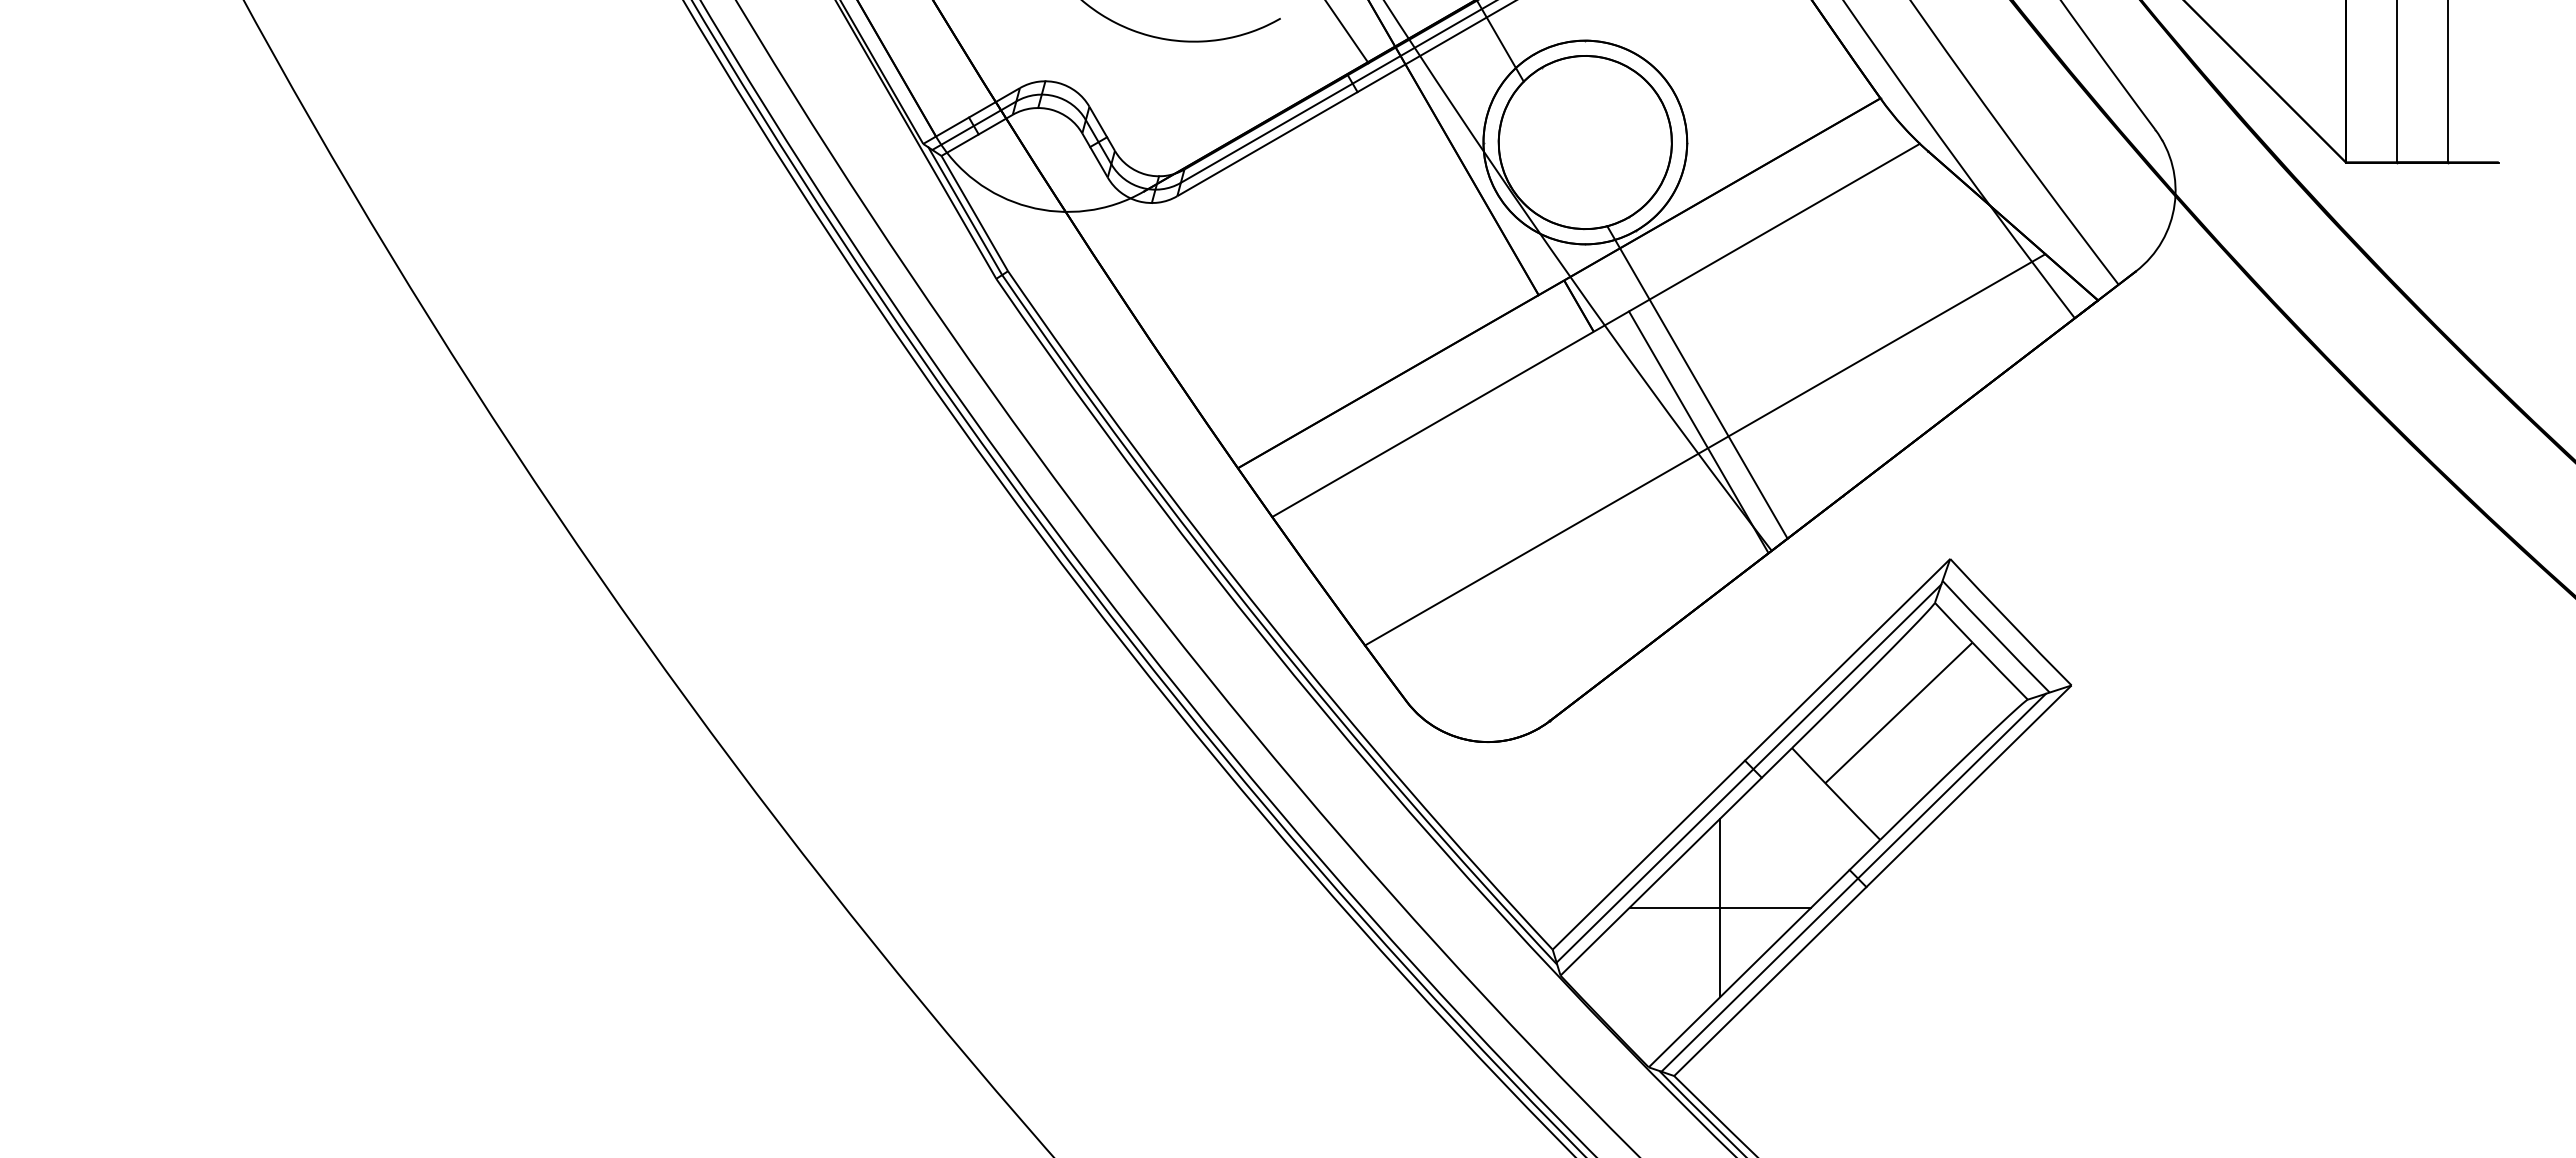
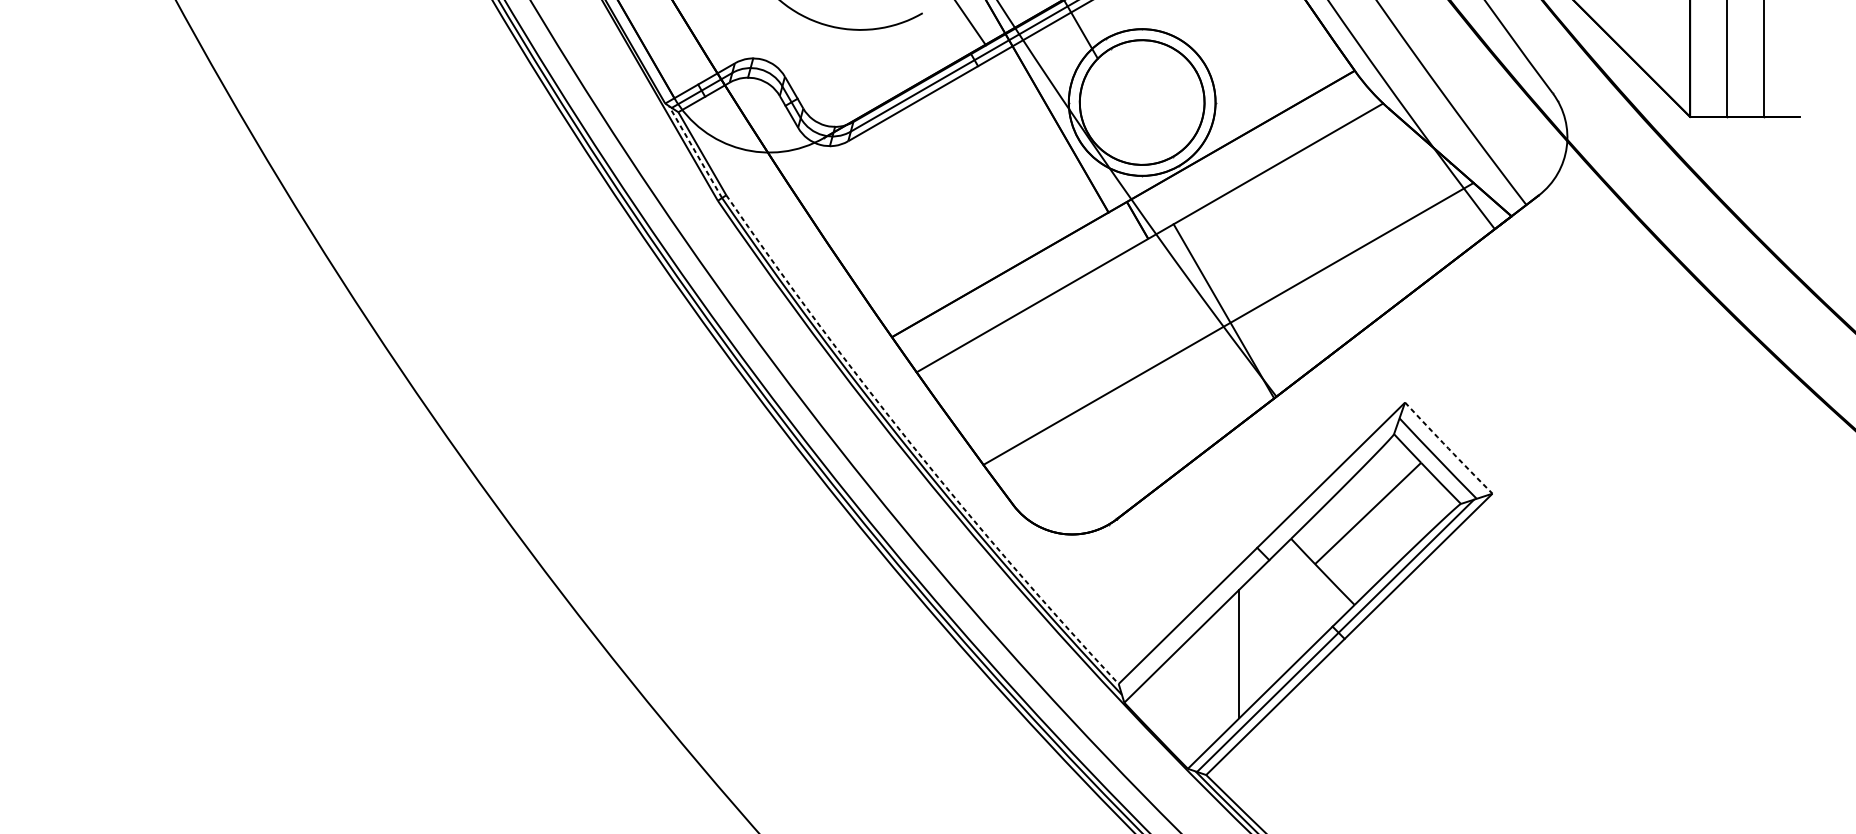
line: (965, 211) -> (695, 152), solid -> dashed
line: (1697, 382) -> (1223, 275), removed
arc: (1267, 620) -> (913, 446), solid -> dashed
arc: (2010, 622) -> (1448, 448), solid -> dashed
line: (1748, 773) -> (1259, 557), removed
line: (1720, 907) -> (1239, 653), removed

